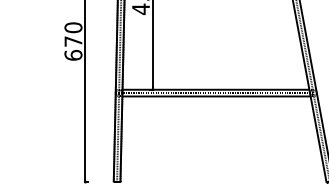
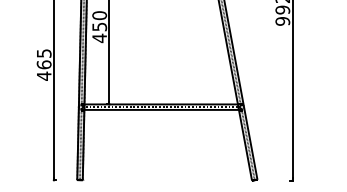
text: (72, 41) -> (43, 64), 670 -> 465

